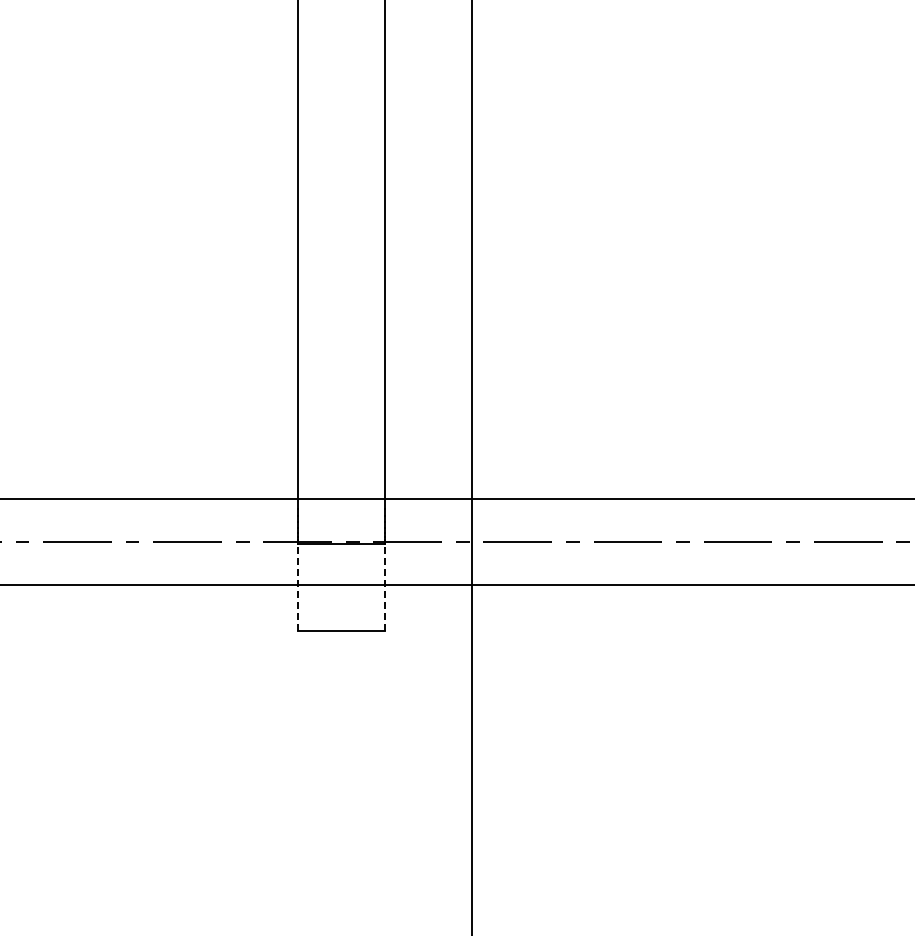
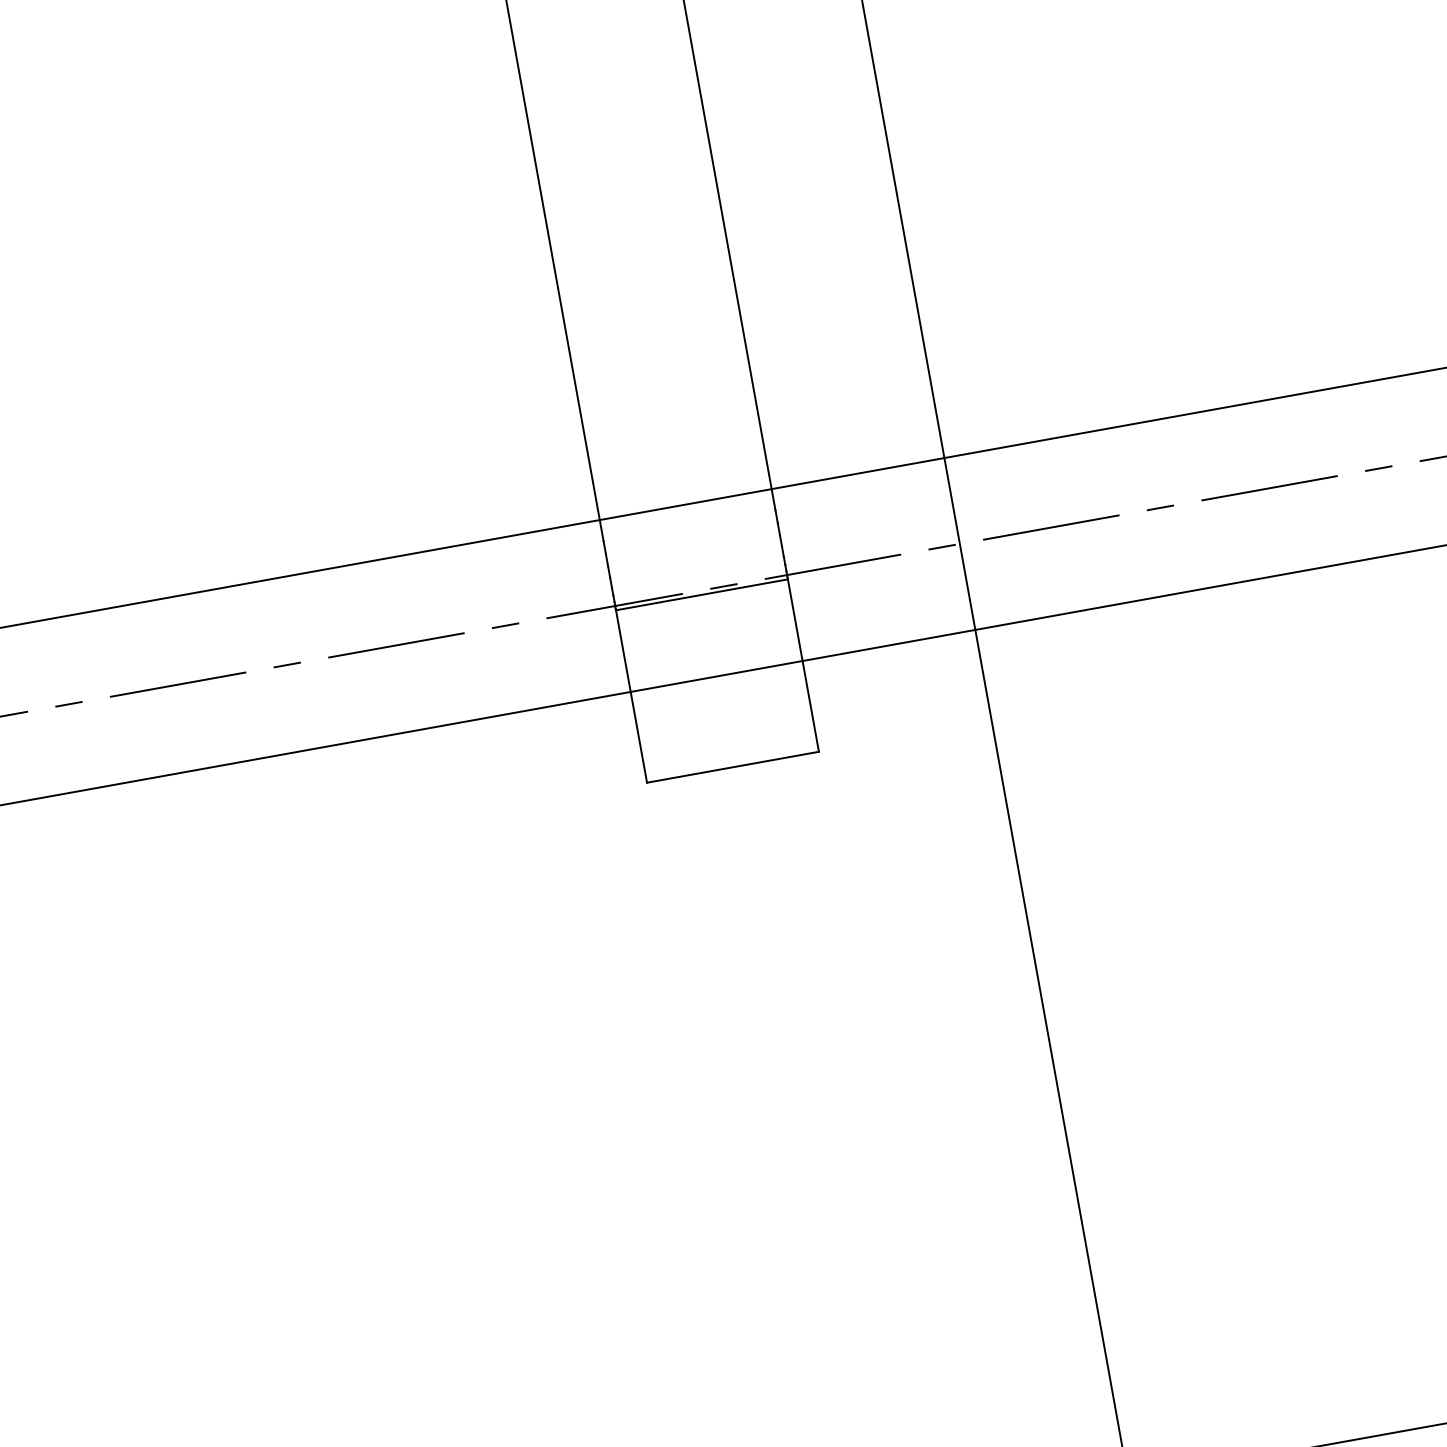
line: (297, 587) -> (630, 696), dashed -> solid
line: (384, 587) -> (802, 665), dashed -> solid

